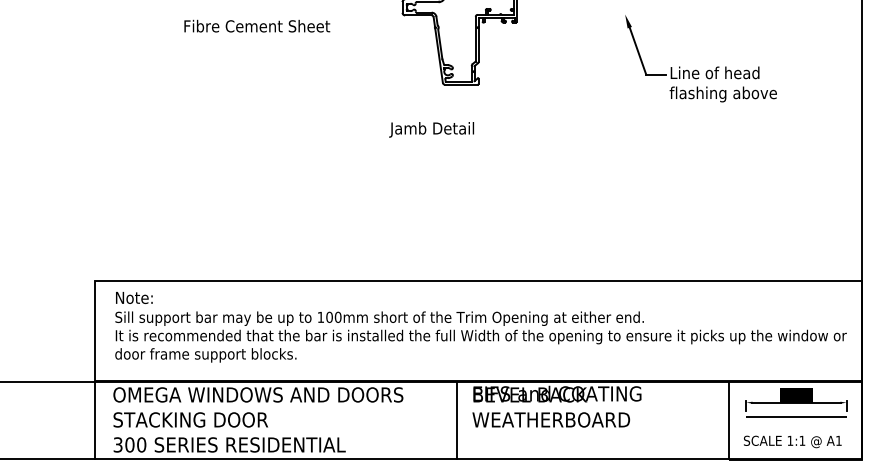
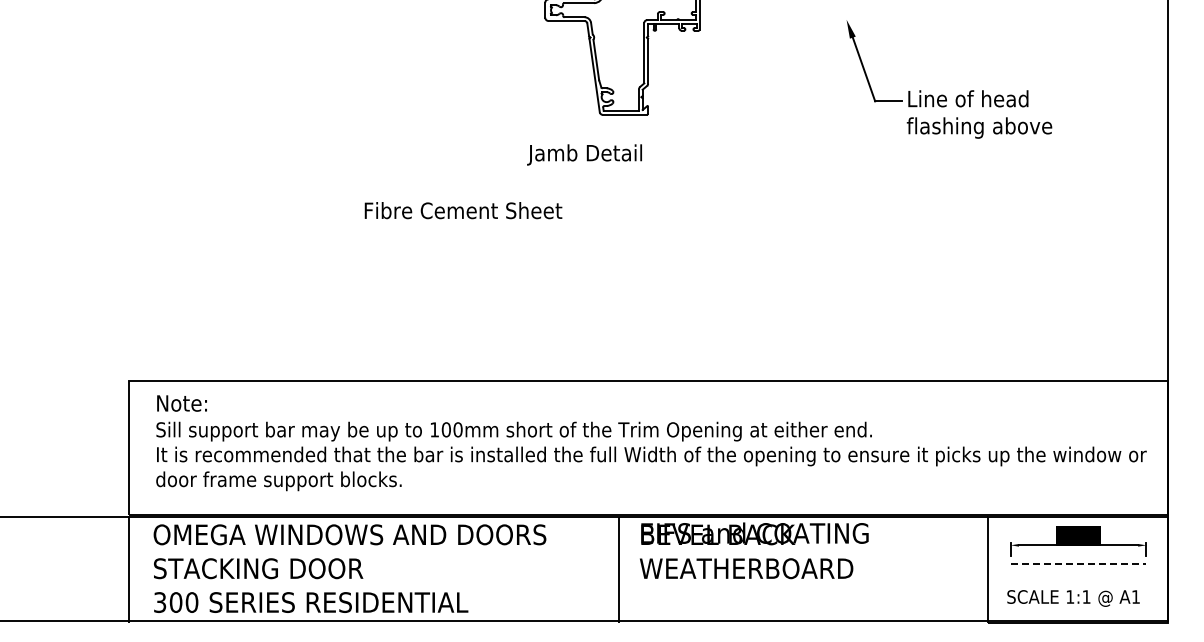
text: (257, 26) -> (463, 210), moved
text: (431, 129) -> (584, 154), moved
line: (796, 416) -> (1078, 564), solid -> dashed

